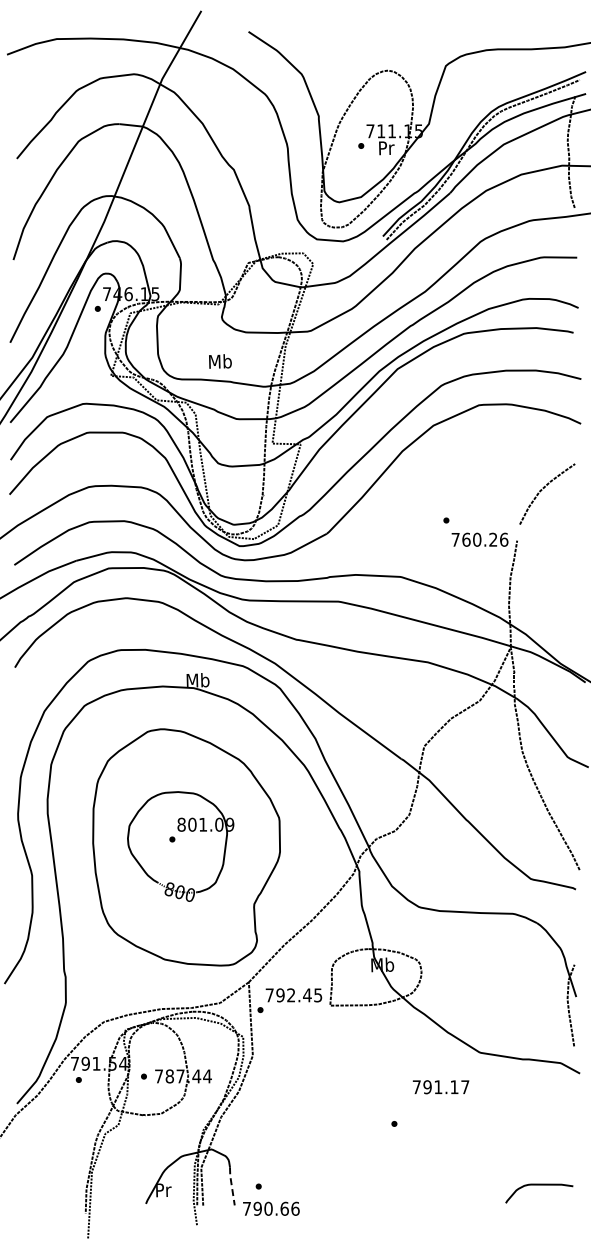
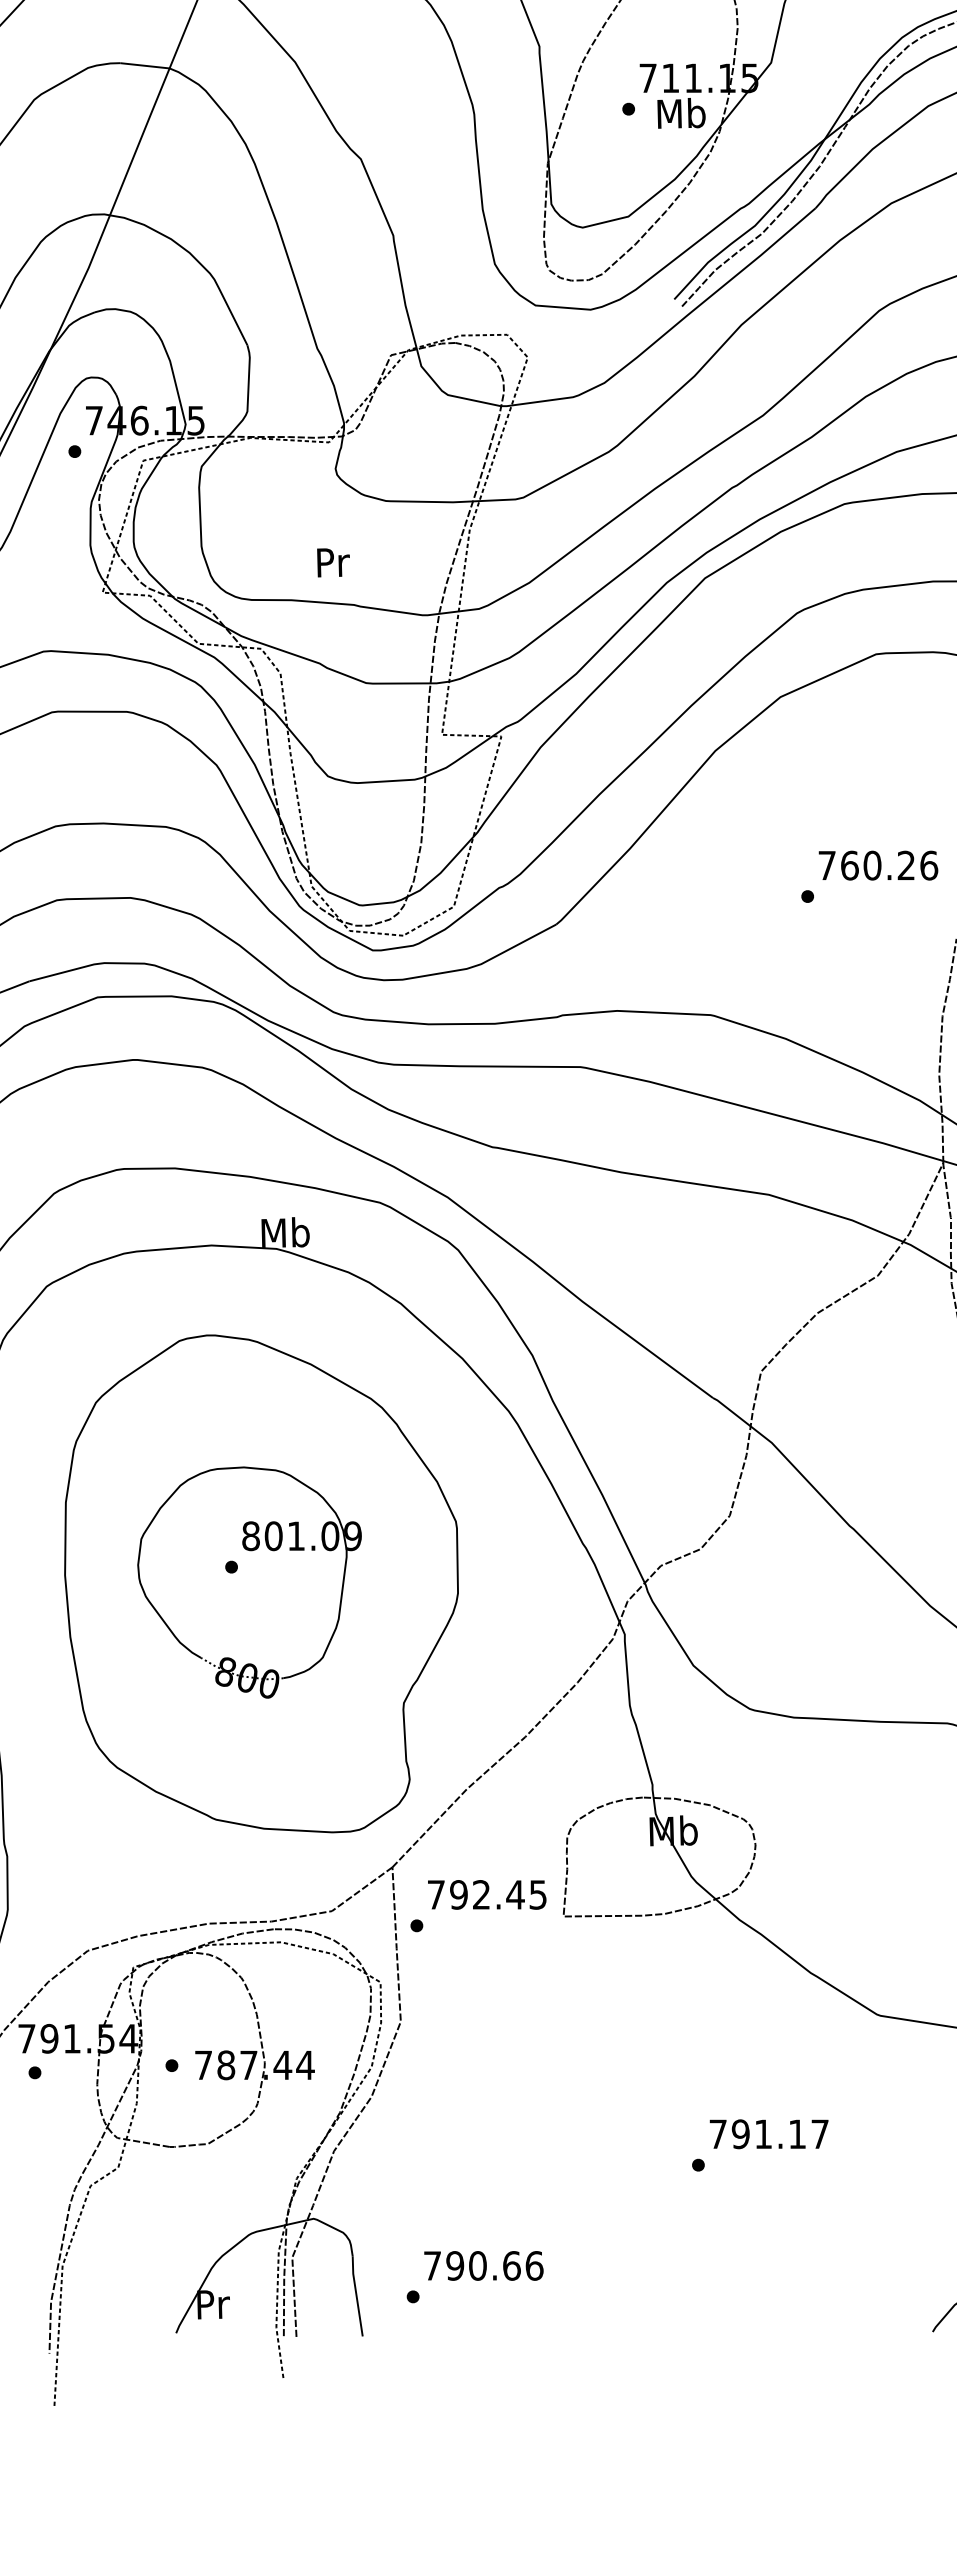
text: (386, 147) -> (681, 112), Pr -> Mb
text: (220, 361) -> (332, 562), Mb -> Pr
text: (479, 539) -> (877, 864), moved
text: (440, 1087) -> (767, 2134), moved
line: (231, 1186) -> (355, 2296), dashed -> solid
text: (271, 1208) -> (484, 2265), moved

